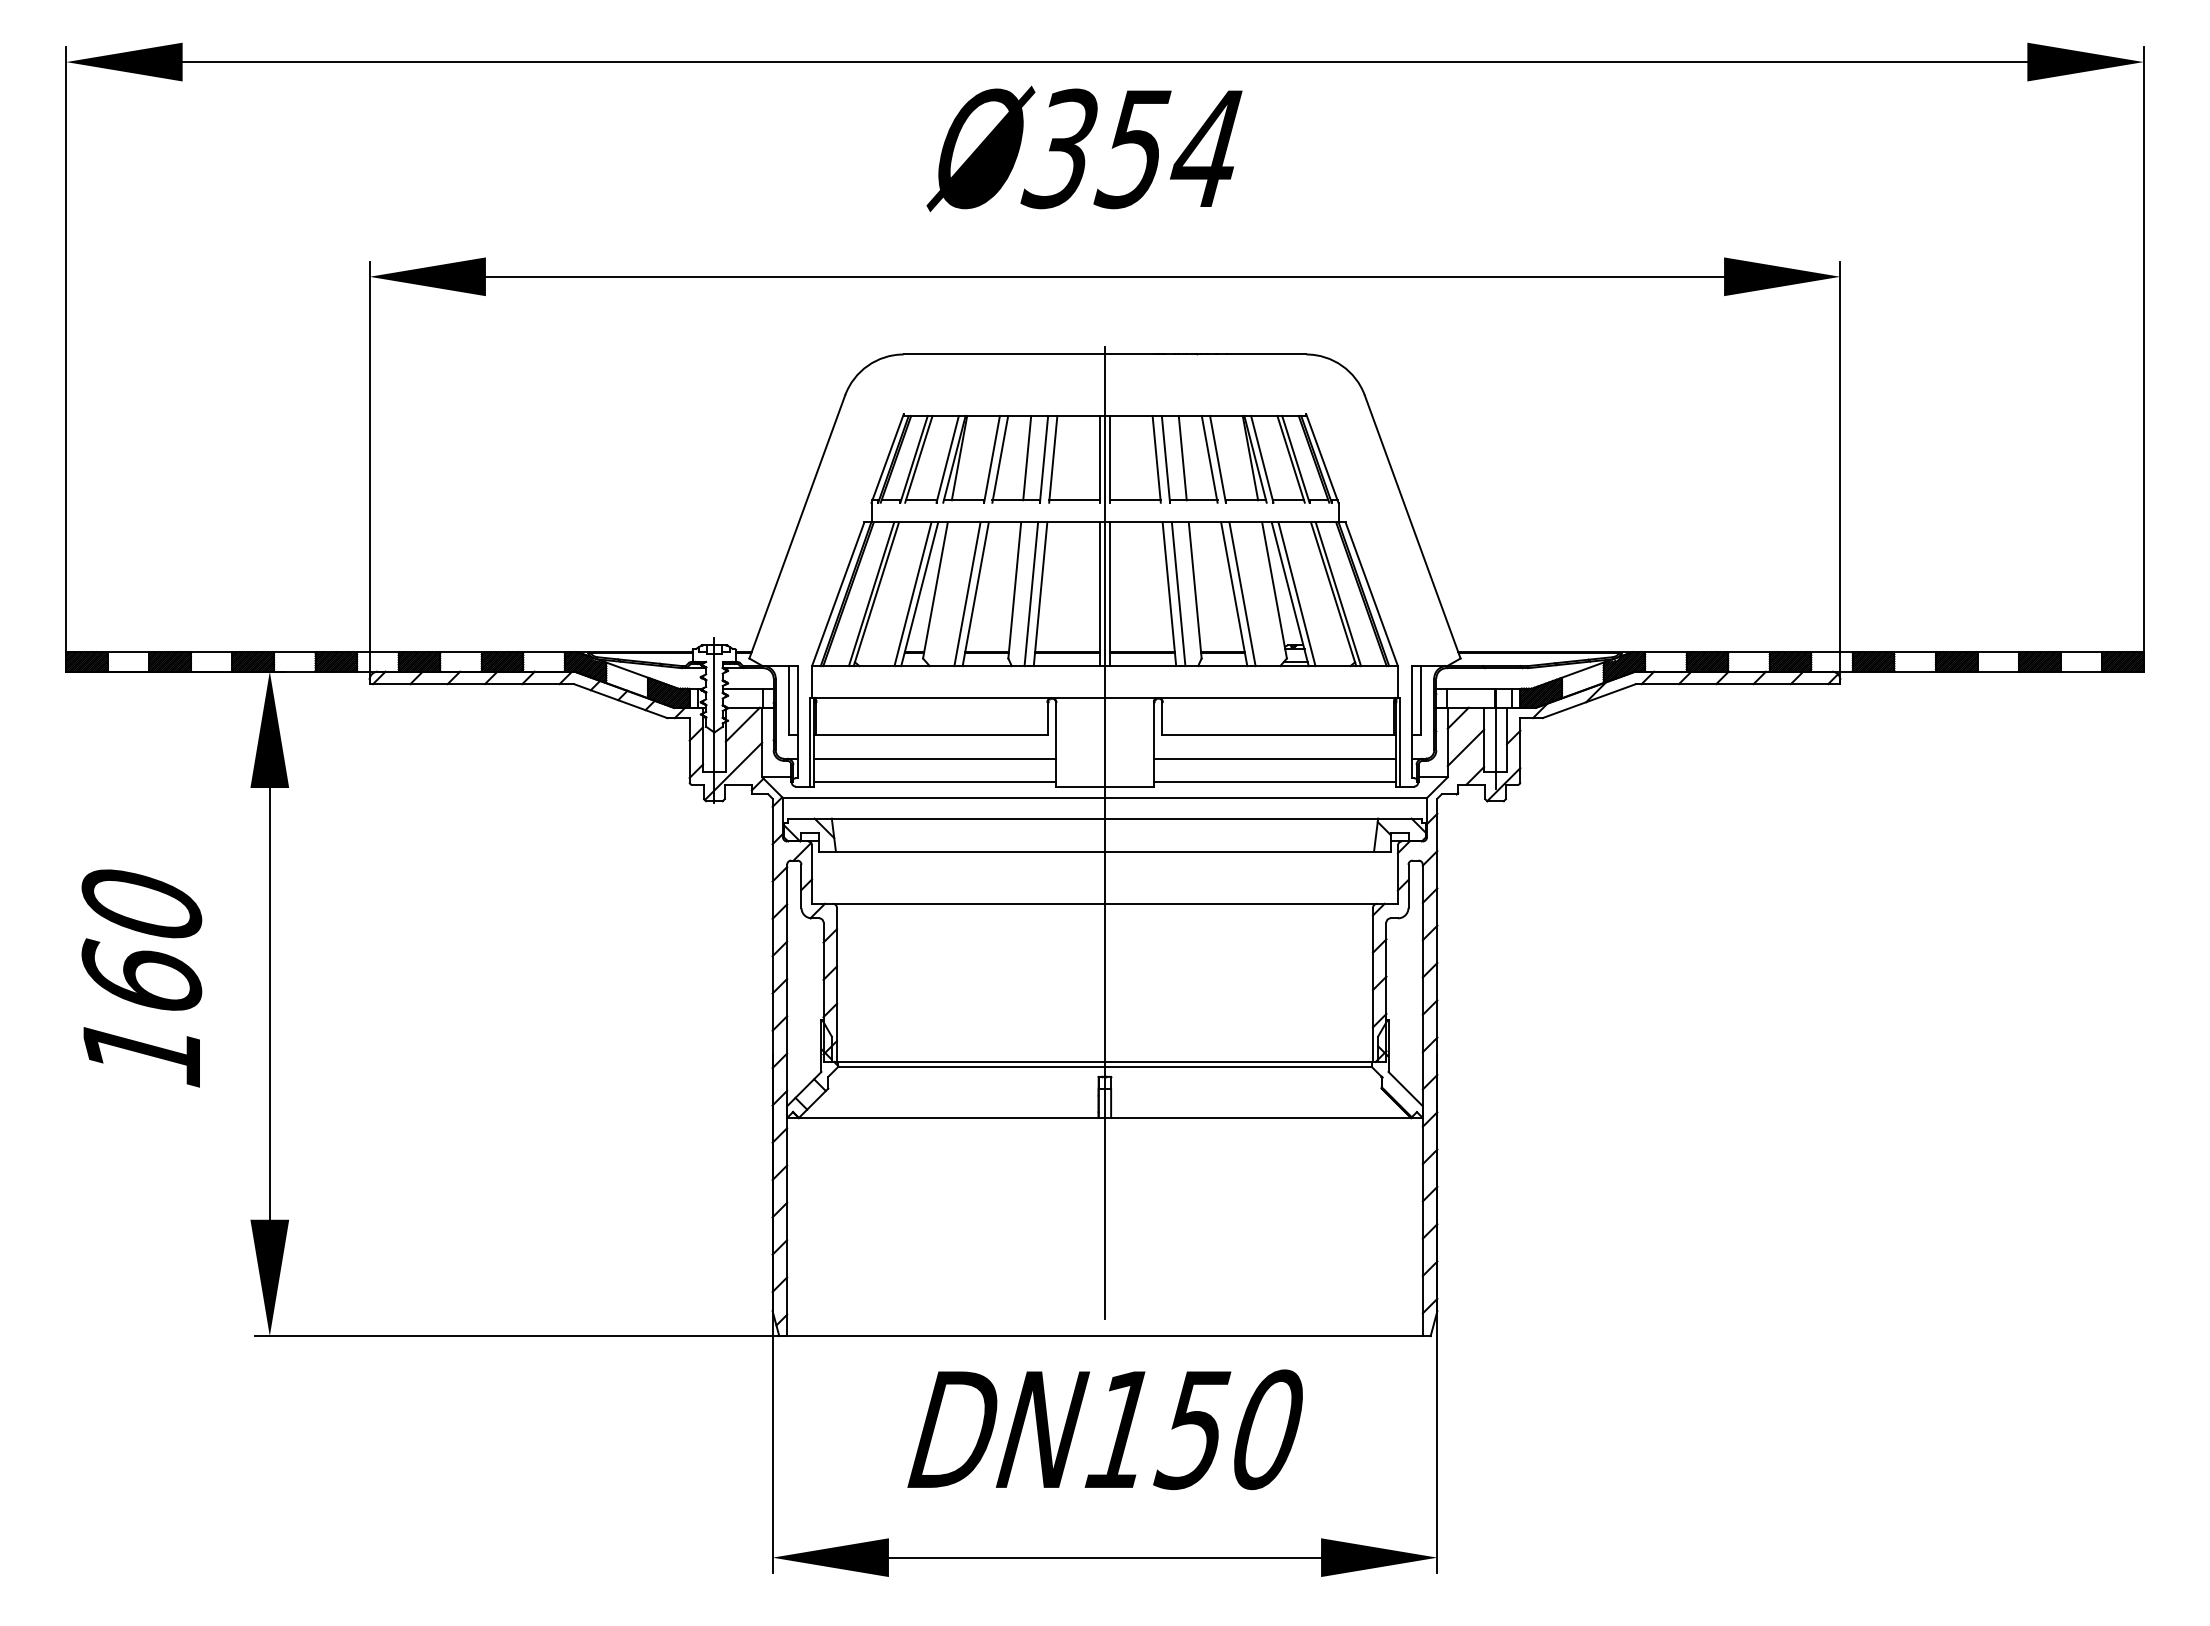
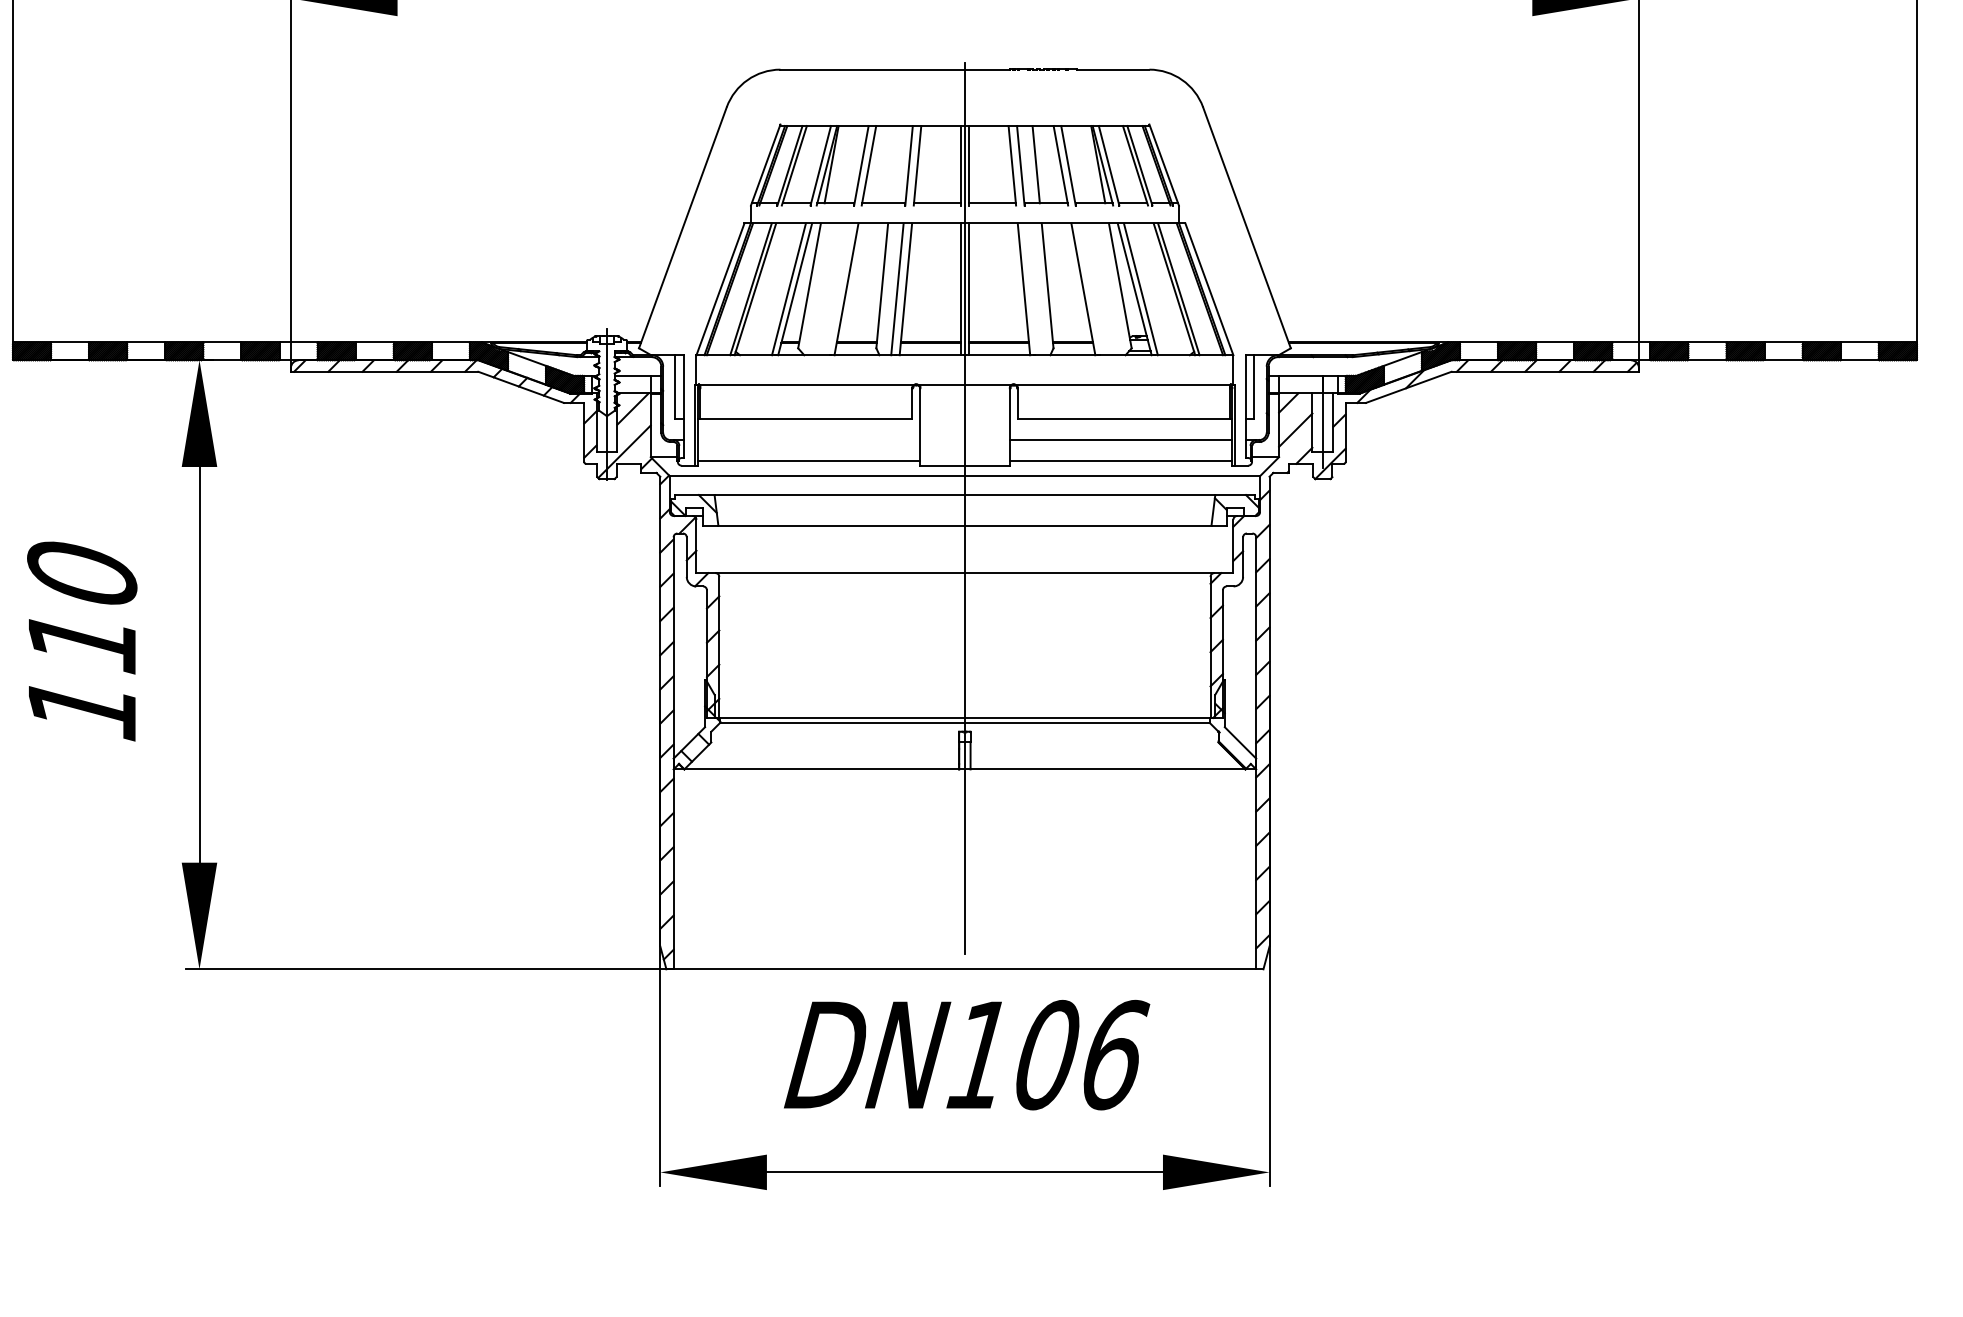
line: (1027, 457) -> (893, 164), removed
line: (967, 594) -> (838, 289), removed
line: (1178, 594) -> (1032, 289), removed
line: (1242, 594) -> (1090, 289), removed
line: (934, 758) -> (808, 439), removed
text: (141, 976) -> (81, 639), 160 -> 110
text: (1230, 1429) -> (1079, 1054), DN150 -> DN106

